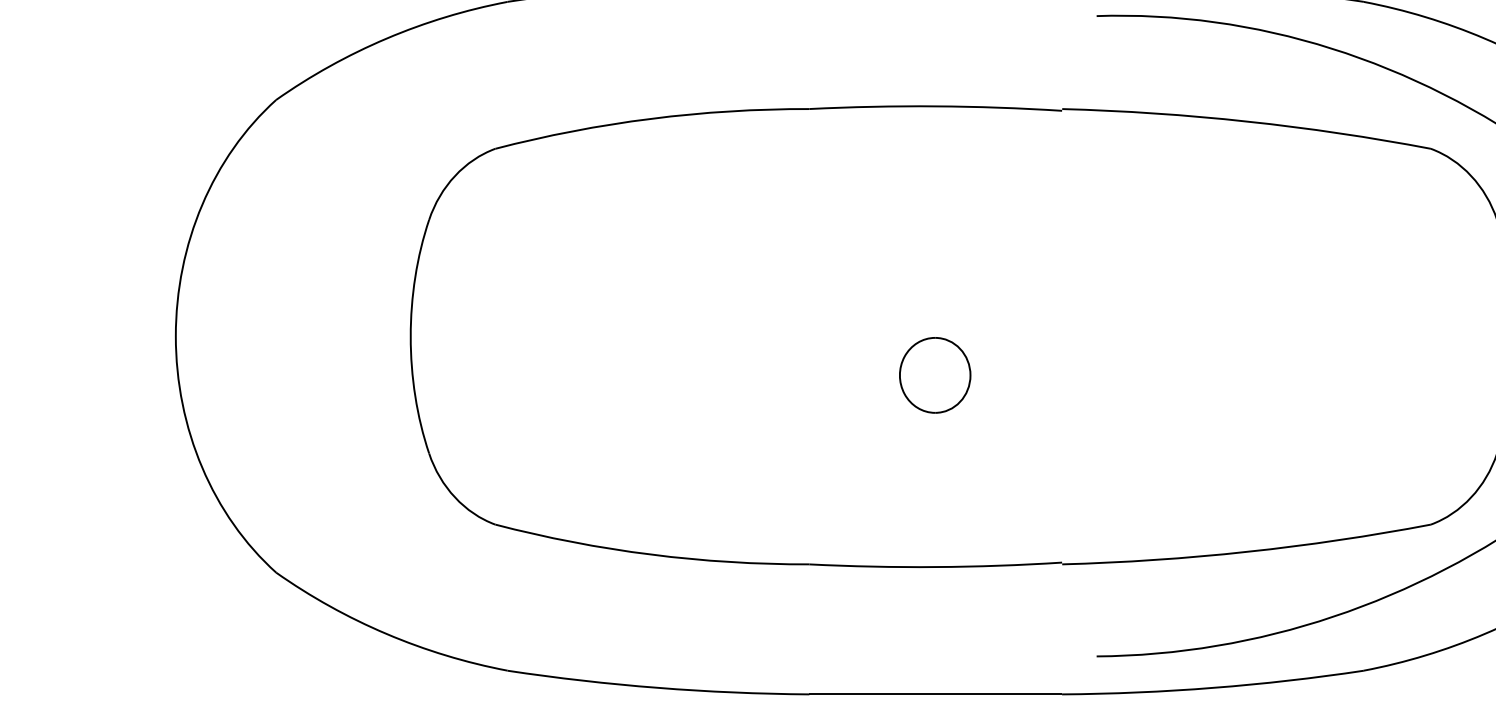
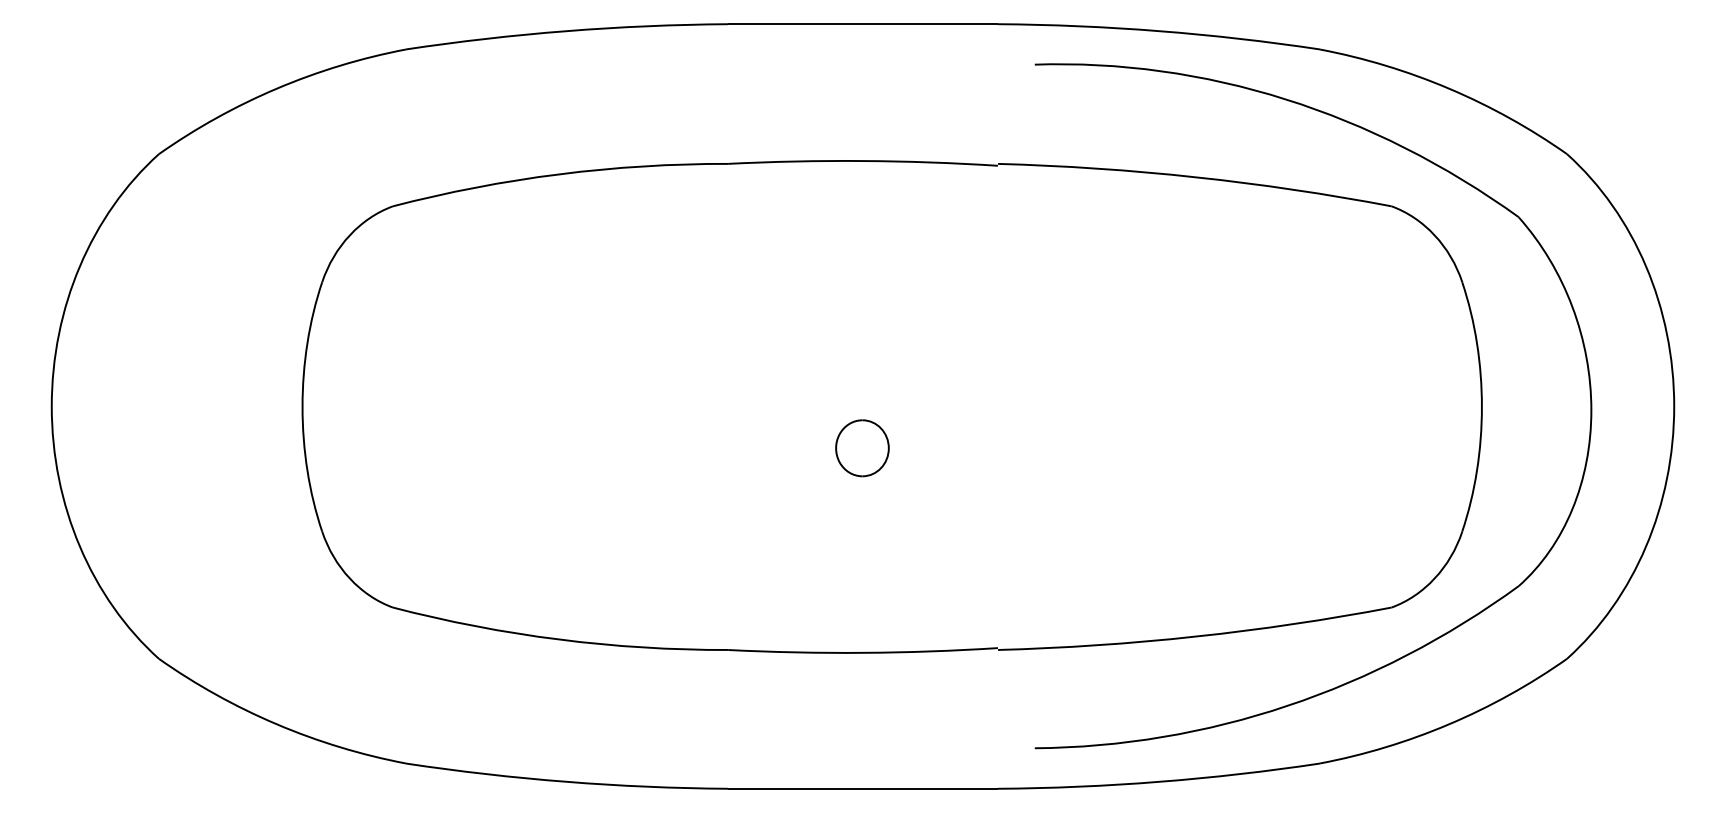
part: (935, 375) -> (862, 448), size x0.7

